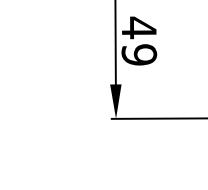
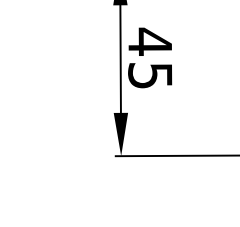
text: (139, 54) -> (150, 75), 49 -> 45

